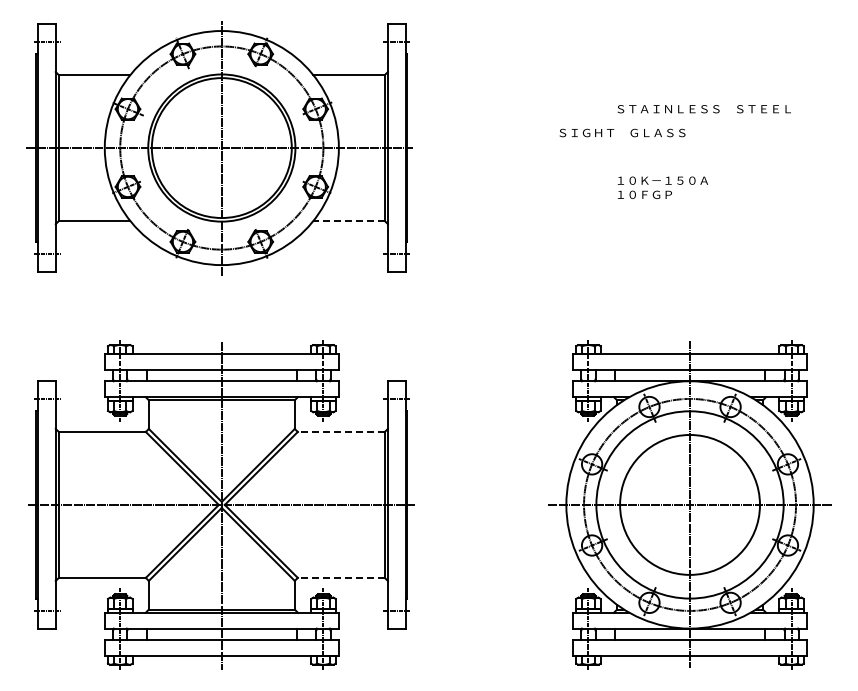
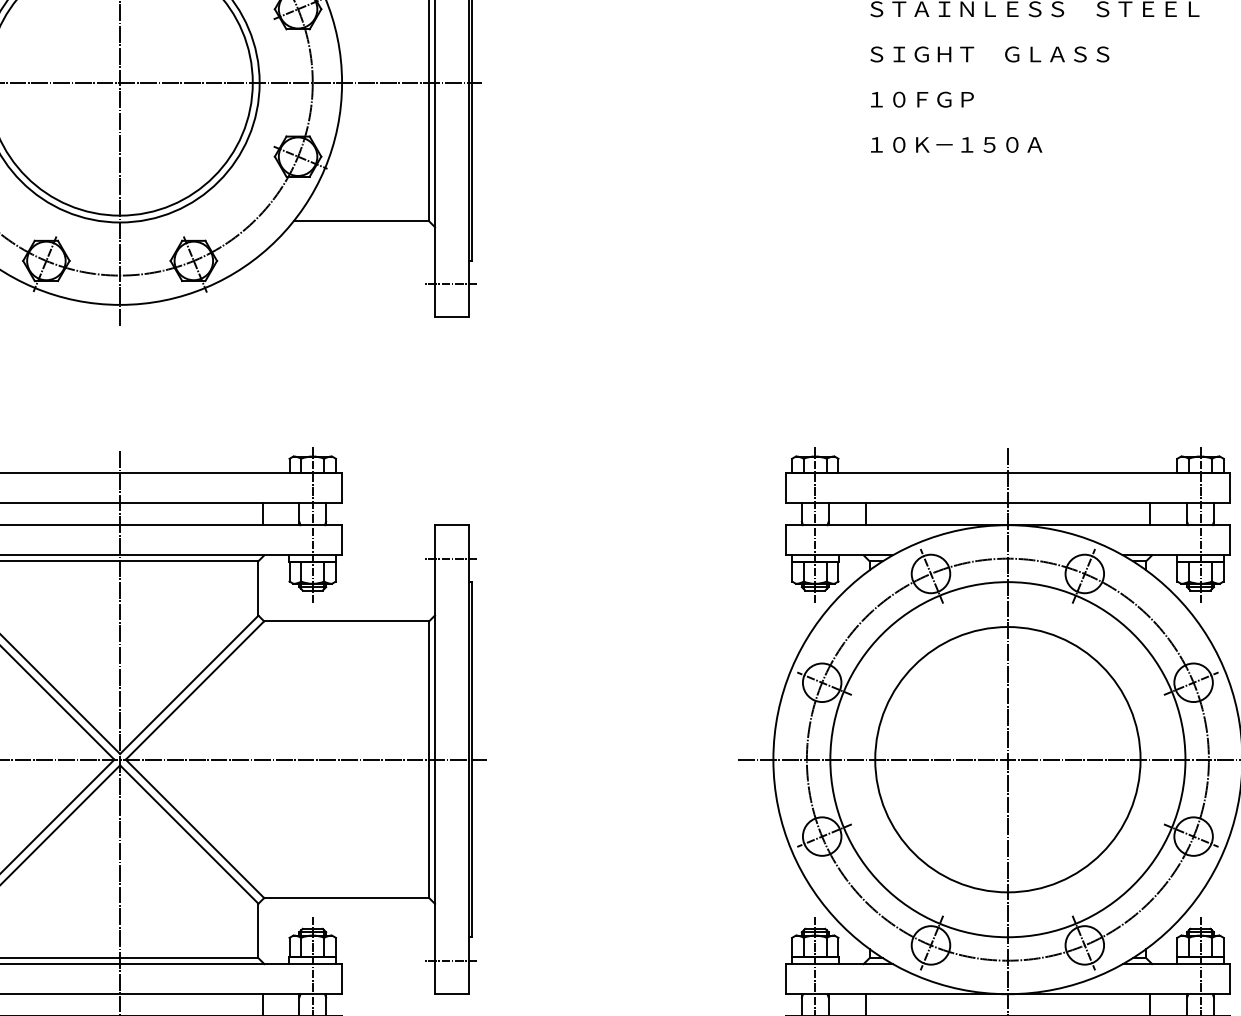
text: (622, 132) -> (989, 53), moved
text: (644, 194) -> (921, 98), moved
line: (349, 221) -> (362, 222), dashed -> solid
line: (341, 431) -> (347, 620), dashed -> solid
line: (341, 577) -> (347, 897), dashed -> solid

